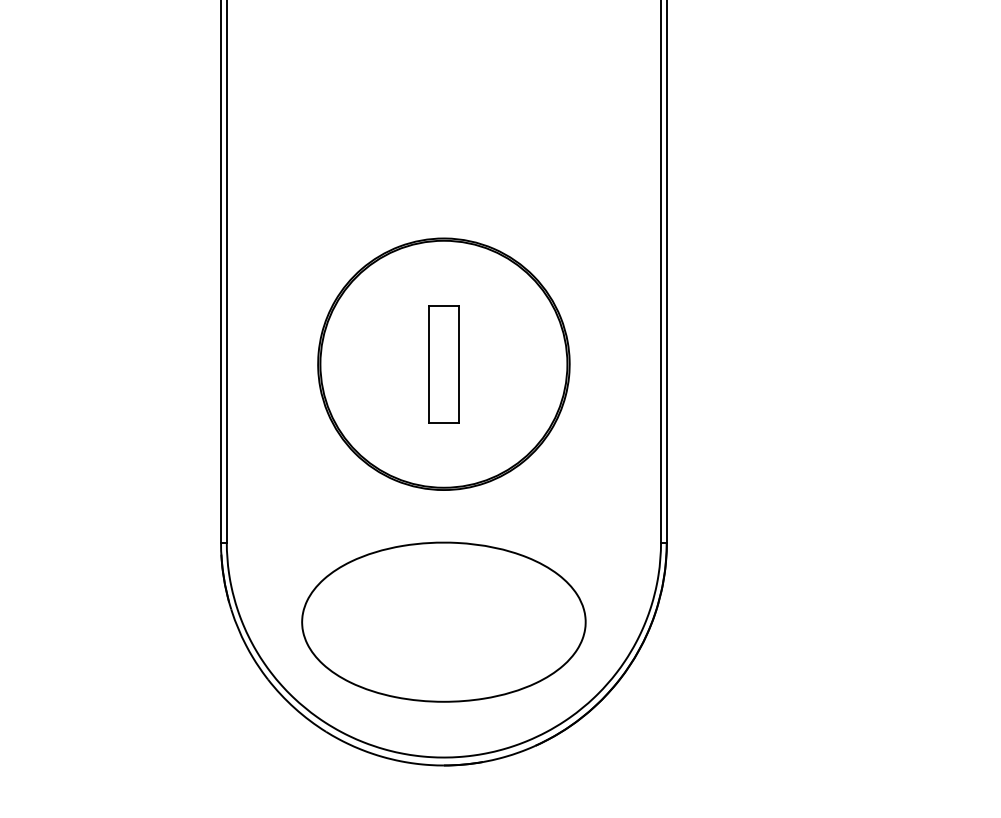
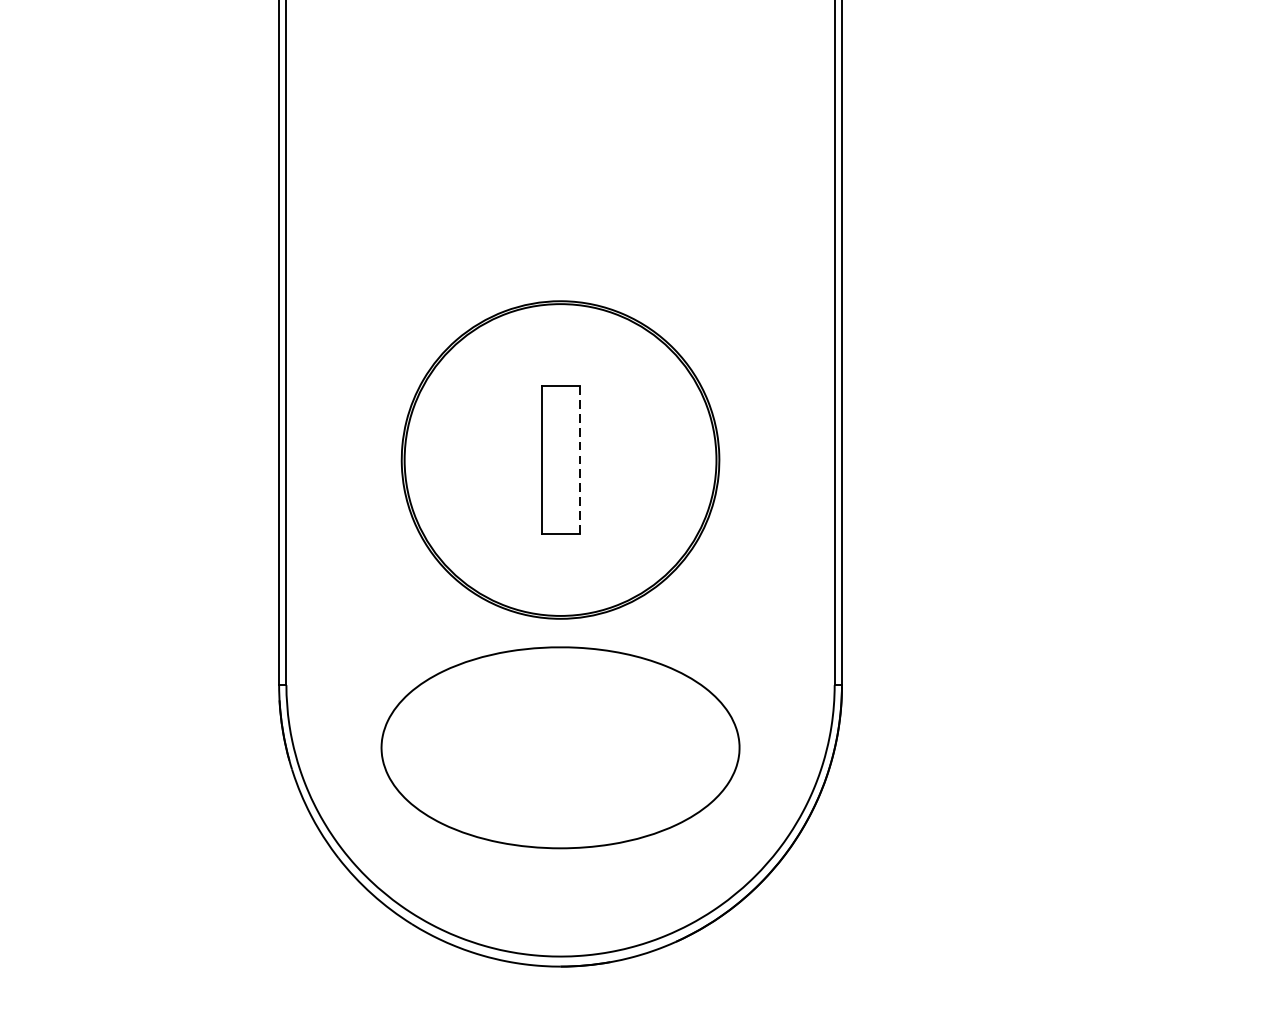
line: (458, 363) -> (578, 459), solid -> dashed
part: (443, 621) -> (560, 746), moved

